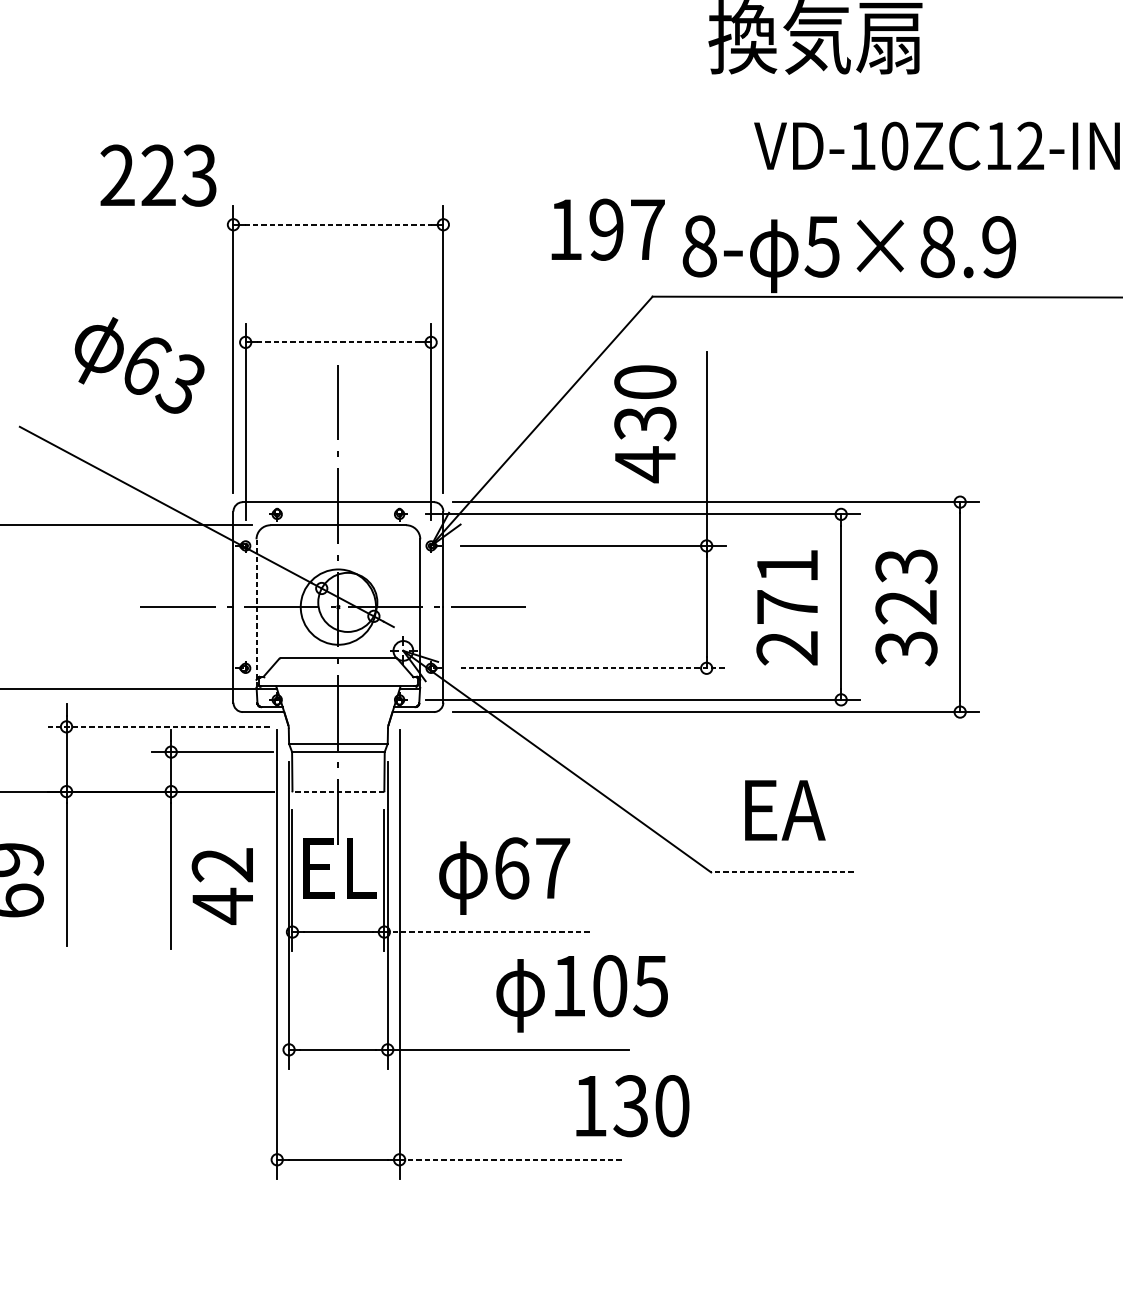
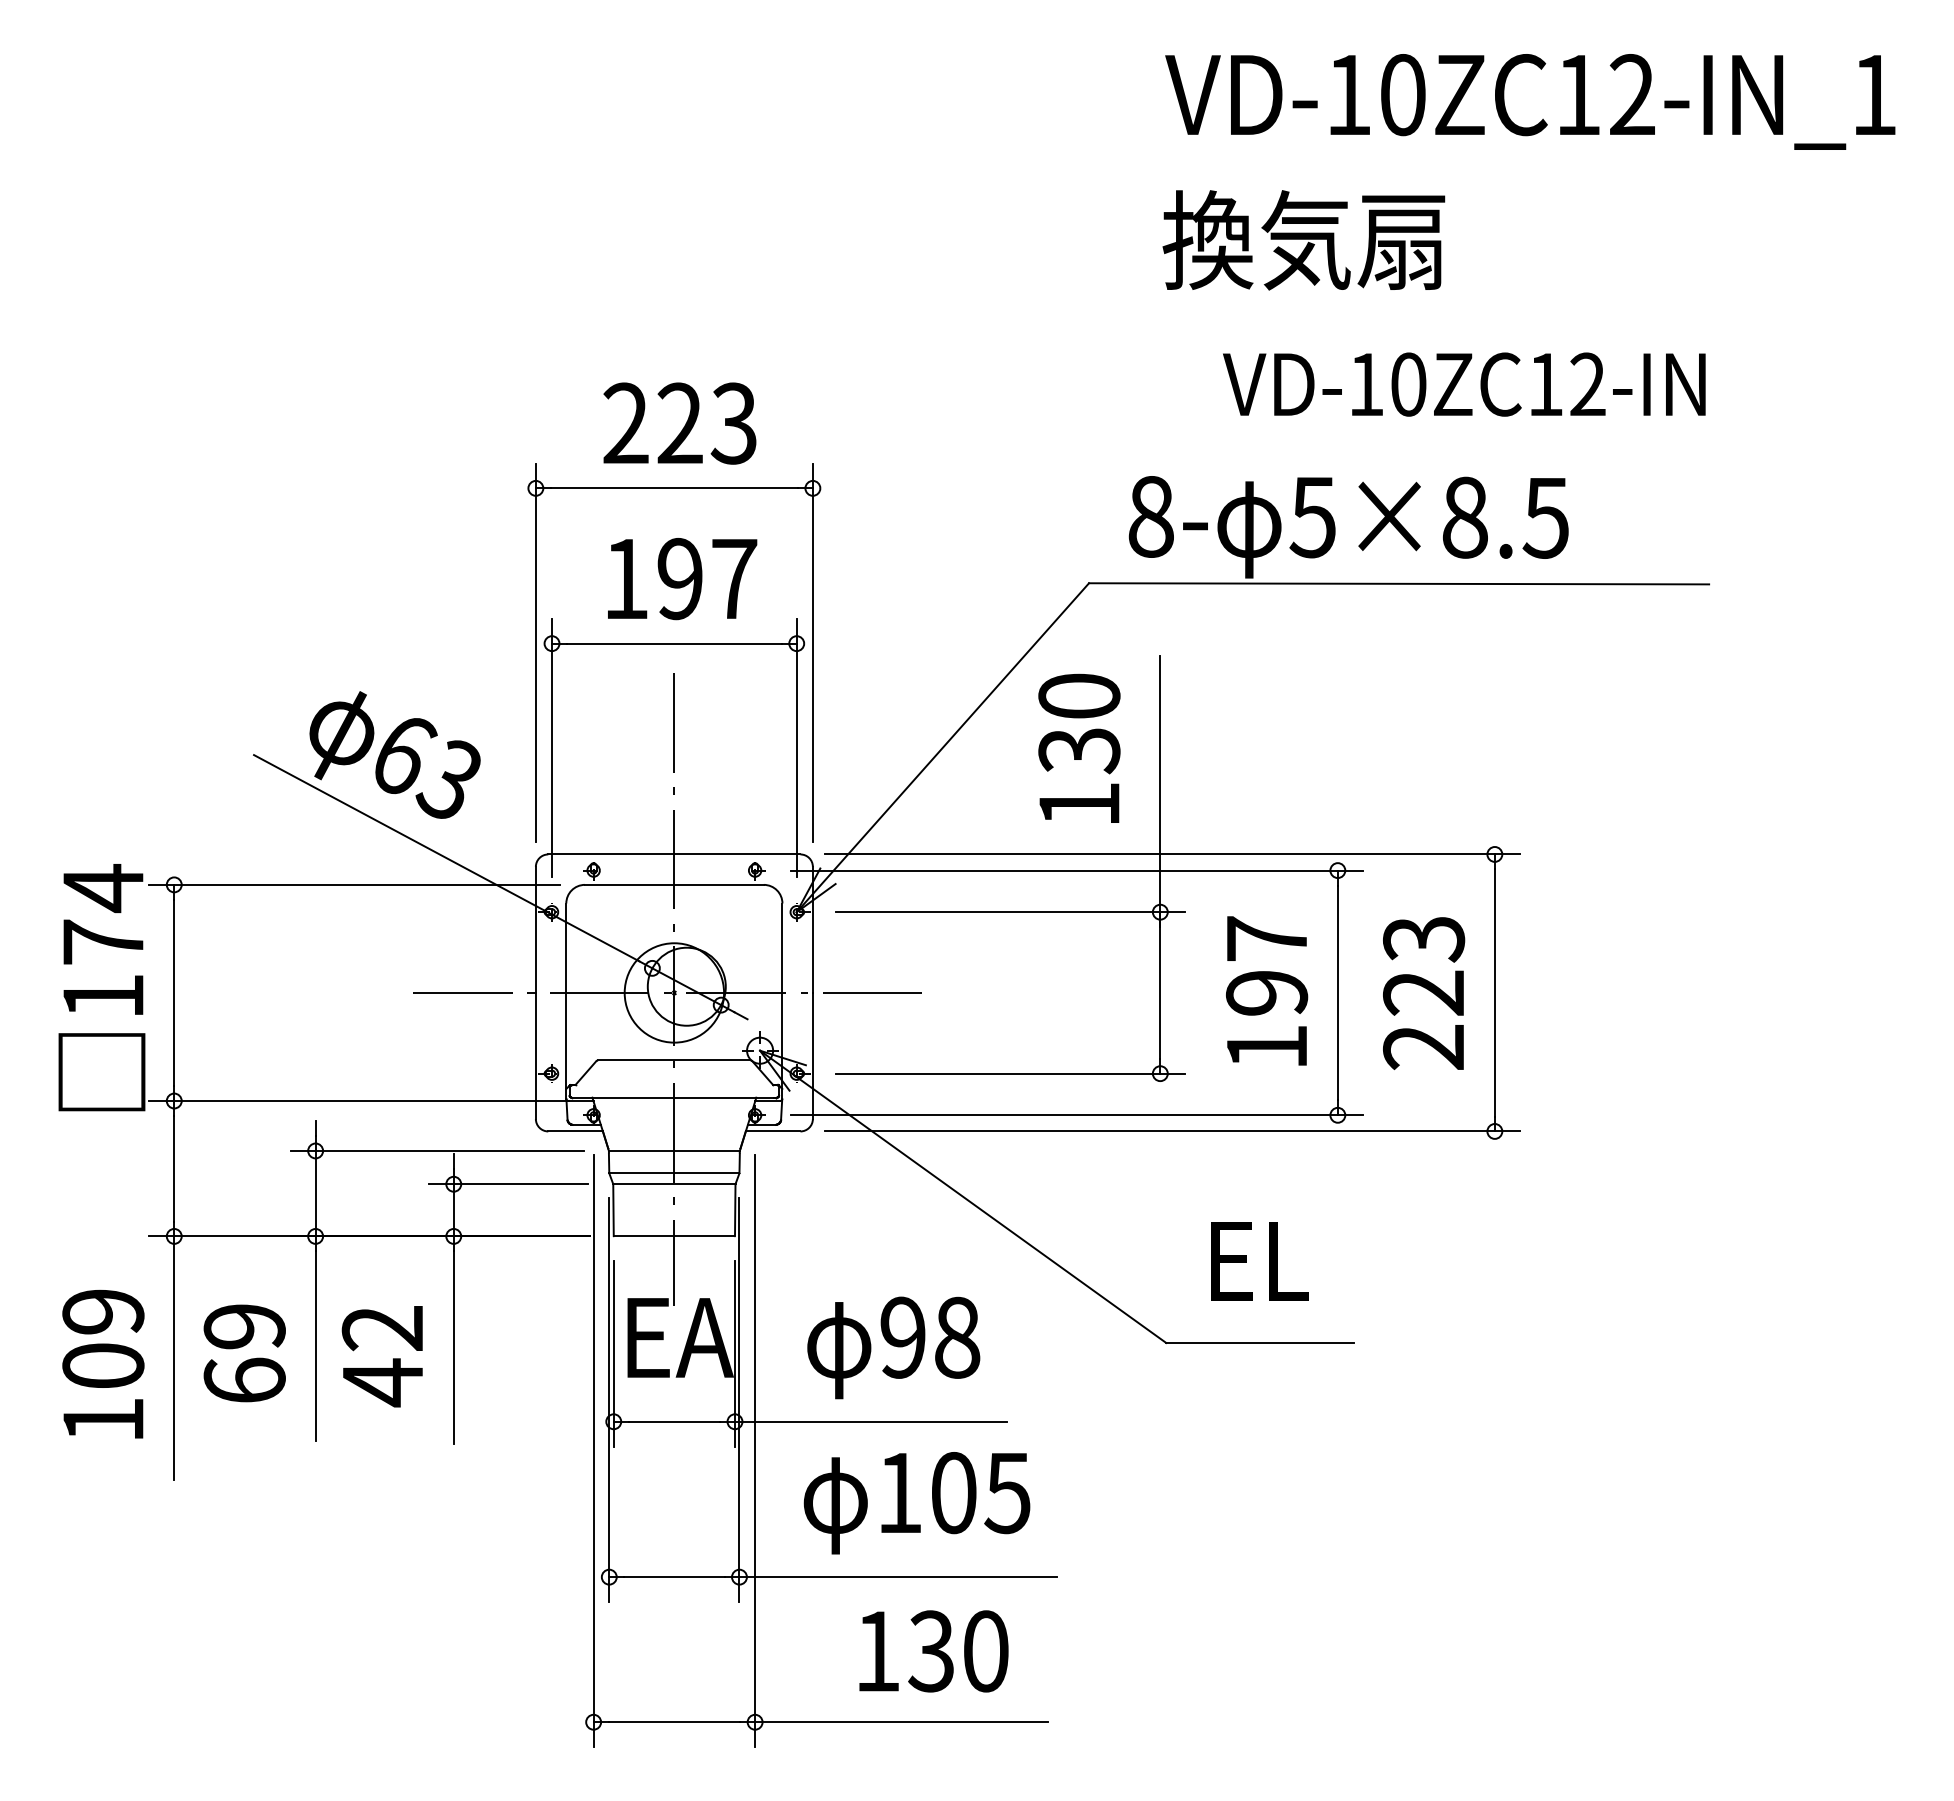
text: (158, 175) -> (679, 423), moved
line: (338, 224) -> (674, 488), dashed -> solid
text: (608, 230) -> (682, 579), moved
text: (998, 246) -> (1545, 517), 5×8.9 -> 5×8.5
line: (338, 342) -> (674, 643), dashed -> solid
text: (139, 365) -> (394, 754), moved
text: (645, 464) -> (1079, 804), 430 -> 130
text: (787, 607) -> (1266, 993), 271 -> 197
line: (256, 613) -> (566, 1001), dashed -> solid
text: (906, 649) -> (1424, 1048), 323 -> 223
line: (593, 668) -> (1010, 1073), dashed -> solid
line: (158, 726) -> (437, 1150), dashed -> solid
line: (338, 726) -> (674, 1150), added
line: (338, 791) -> (674, 1236), dashed -> solid
text: (785, 809) -> (1264, 1260), EA -> EL
text: (343, 868) -> (680, 1337), EL -> EA
text: (532, 868) -> (930, 1337), 67 -> 98
line: (782, 872) -> (1260, 1343), dashed -> solid
text: (221, 886) -> (381, 1356), moved
line: (487, 931) -> (871, 1421), dashed -> solid
text: (581, 994) -> (916, 1503), moved
text: (632, 1106) -> (933, 1651), moved
line: (510, 1159) -> (901, 1722), dashed -> solid

